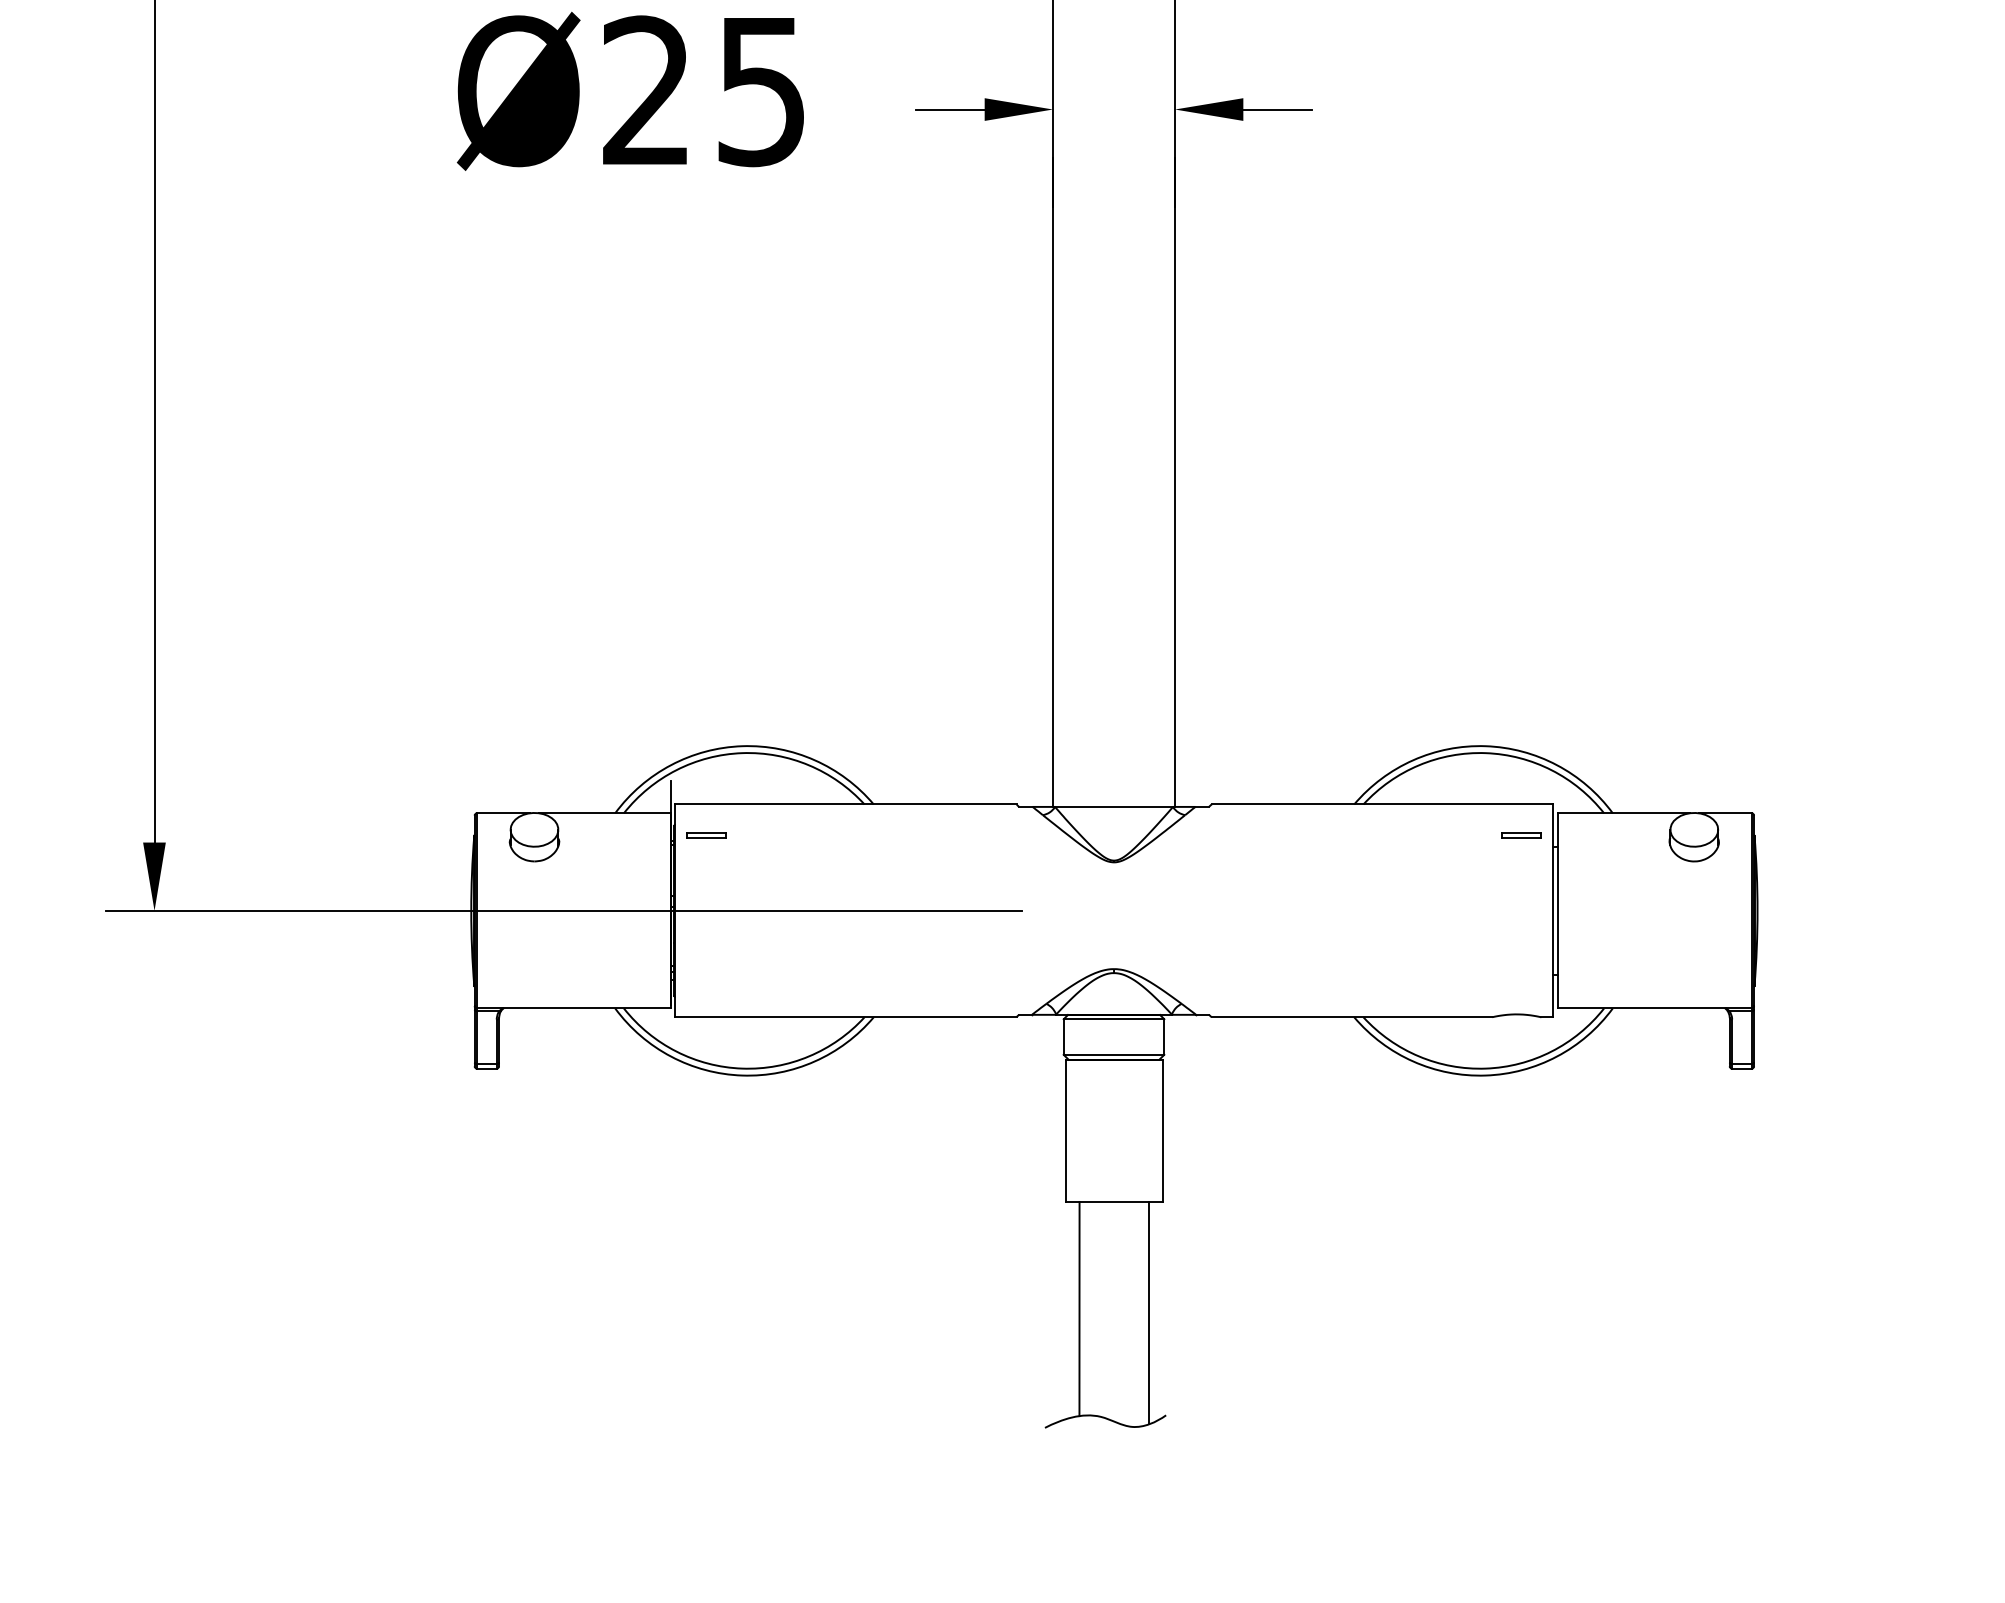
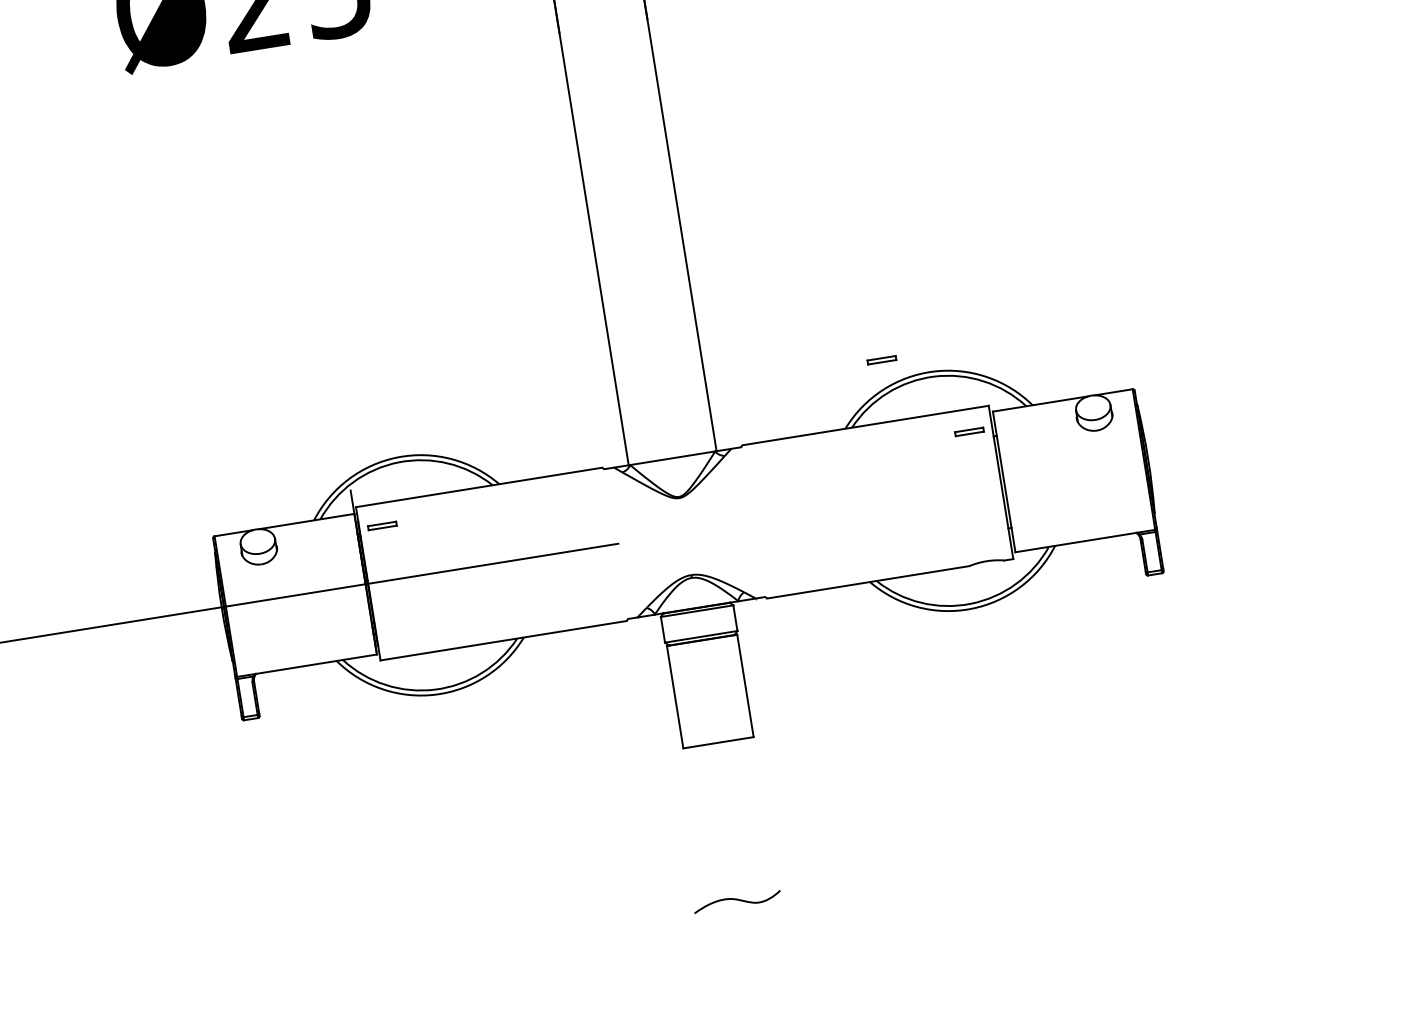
part: (1418, 719) -> (881, 360), added
line: (1079, 1308) -> (705, 823), removed
line: (1149, 1312) -> (756, 818), removed

